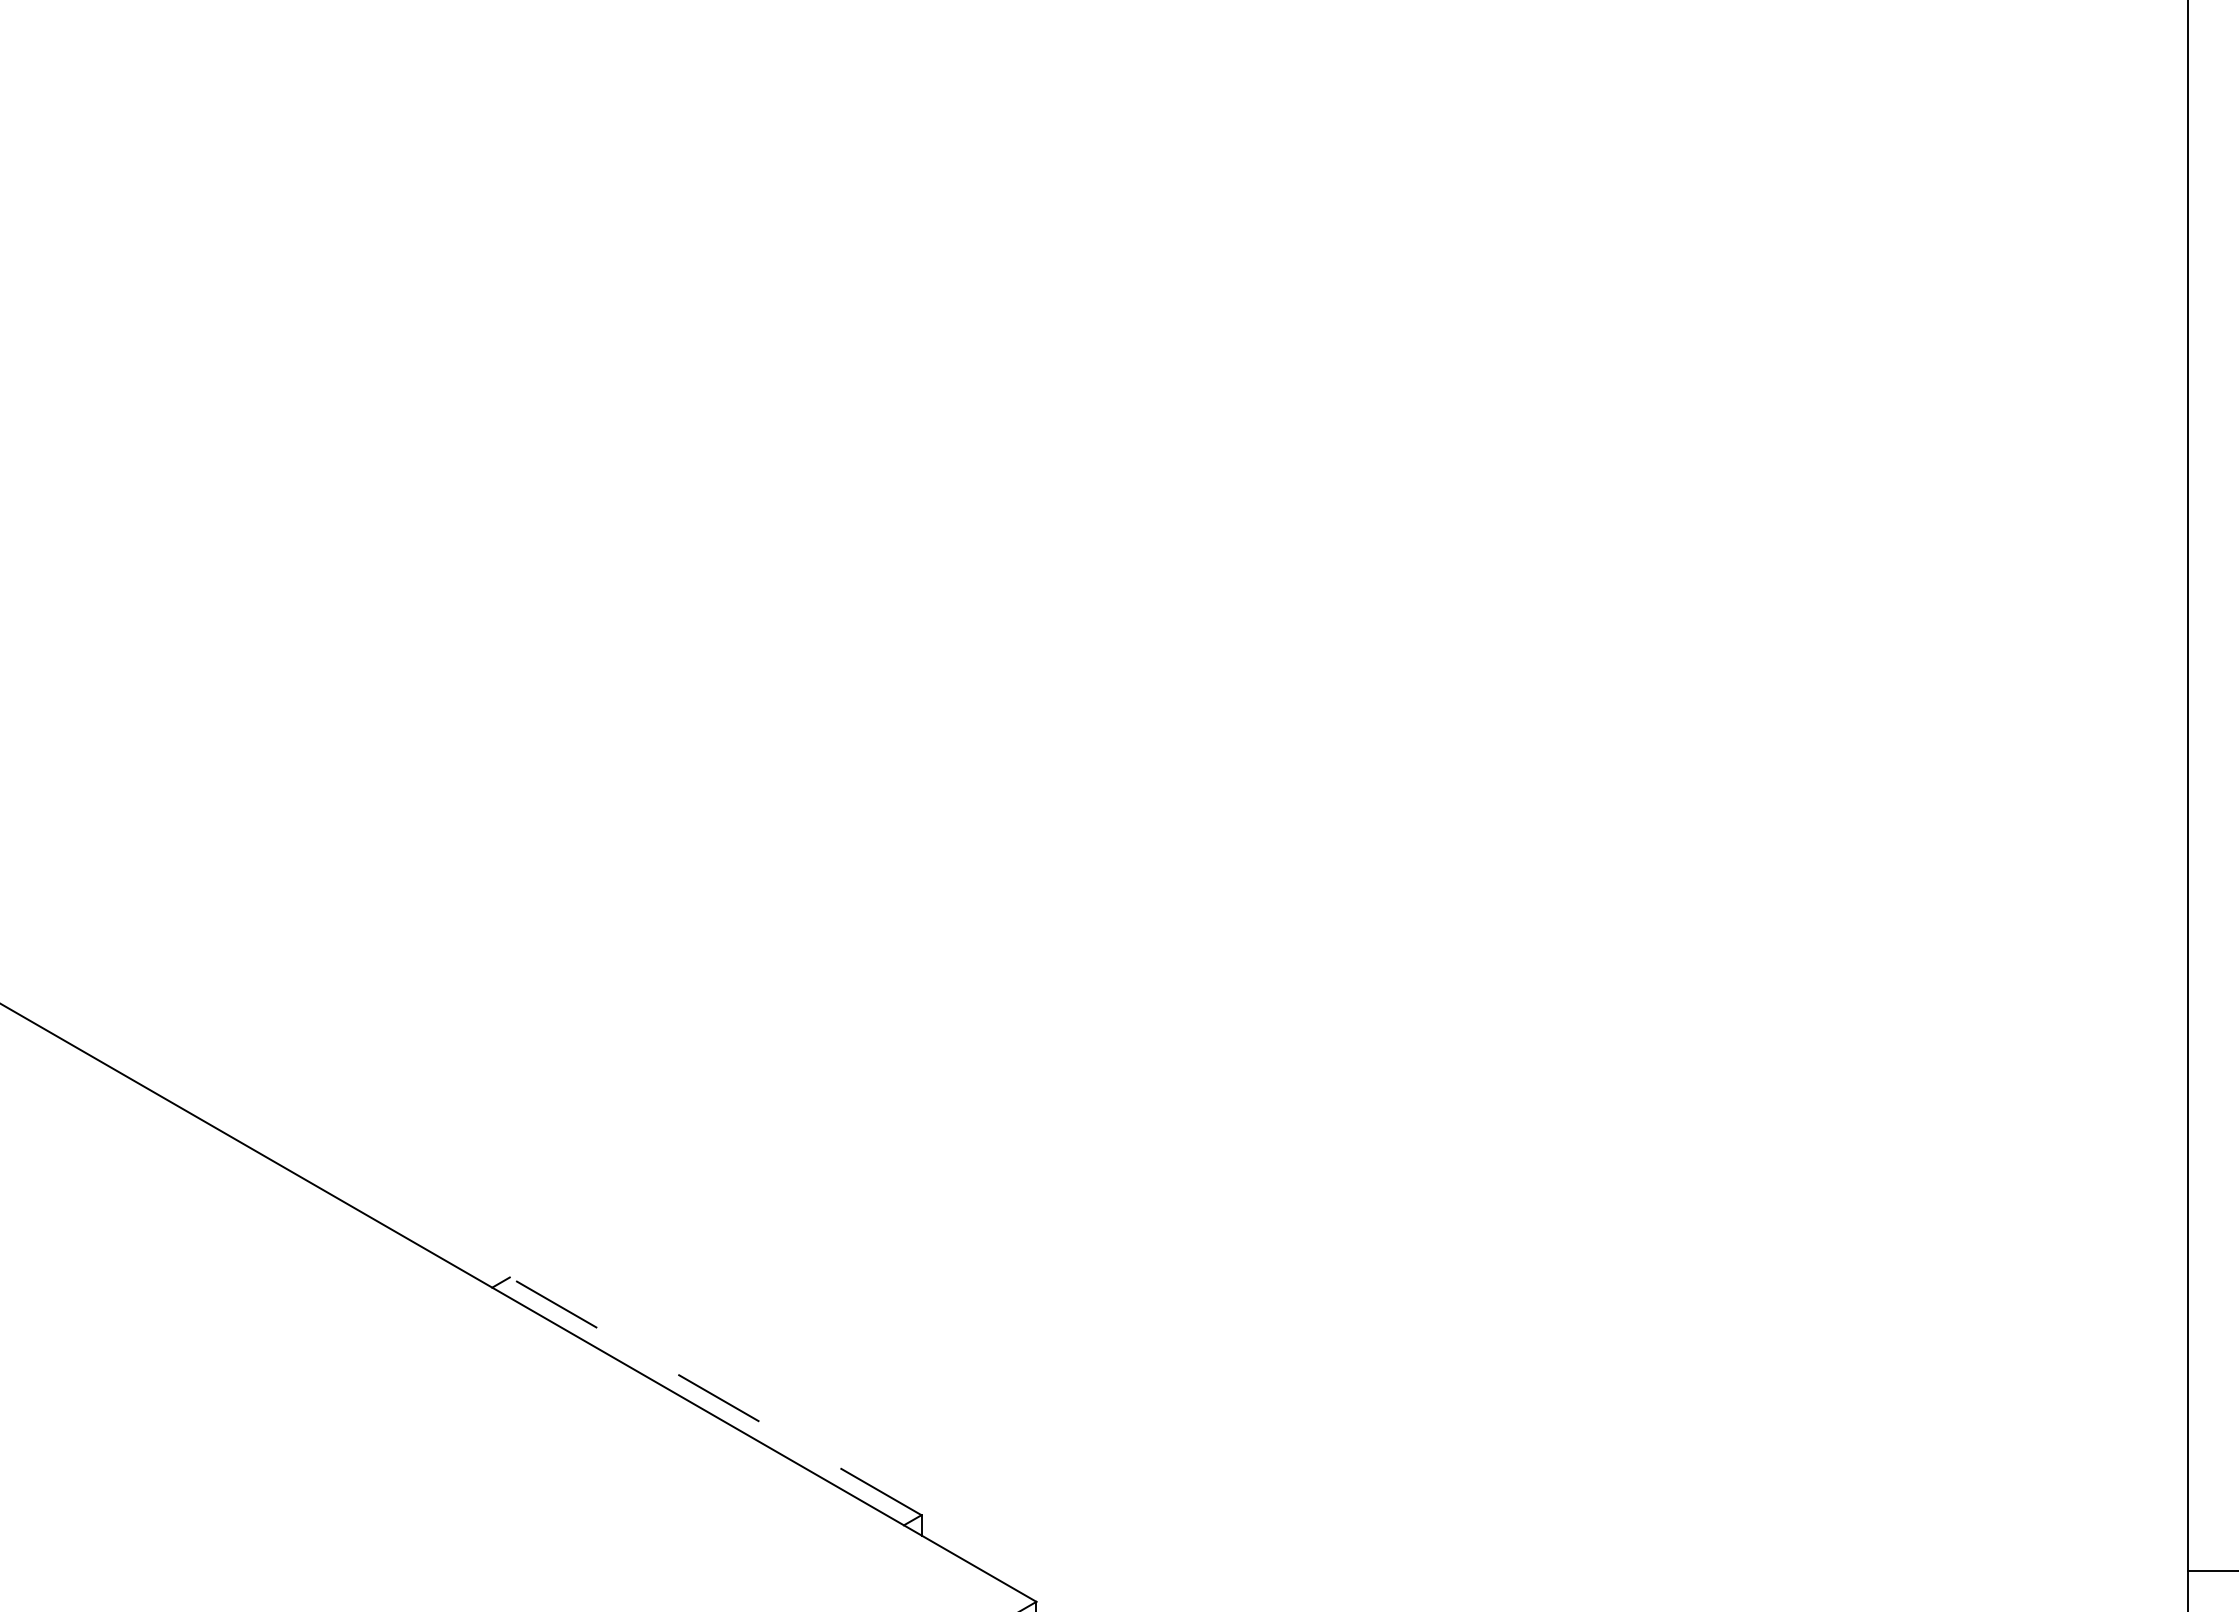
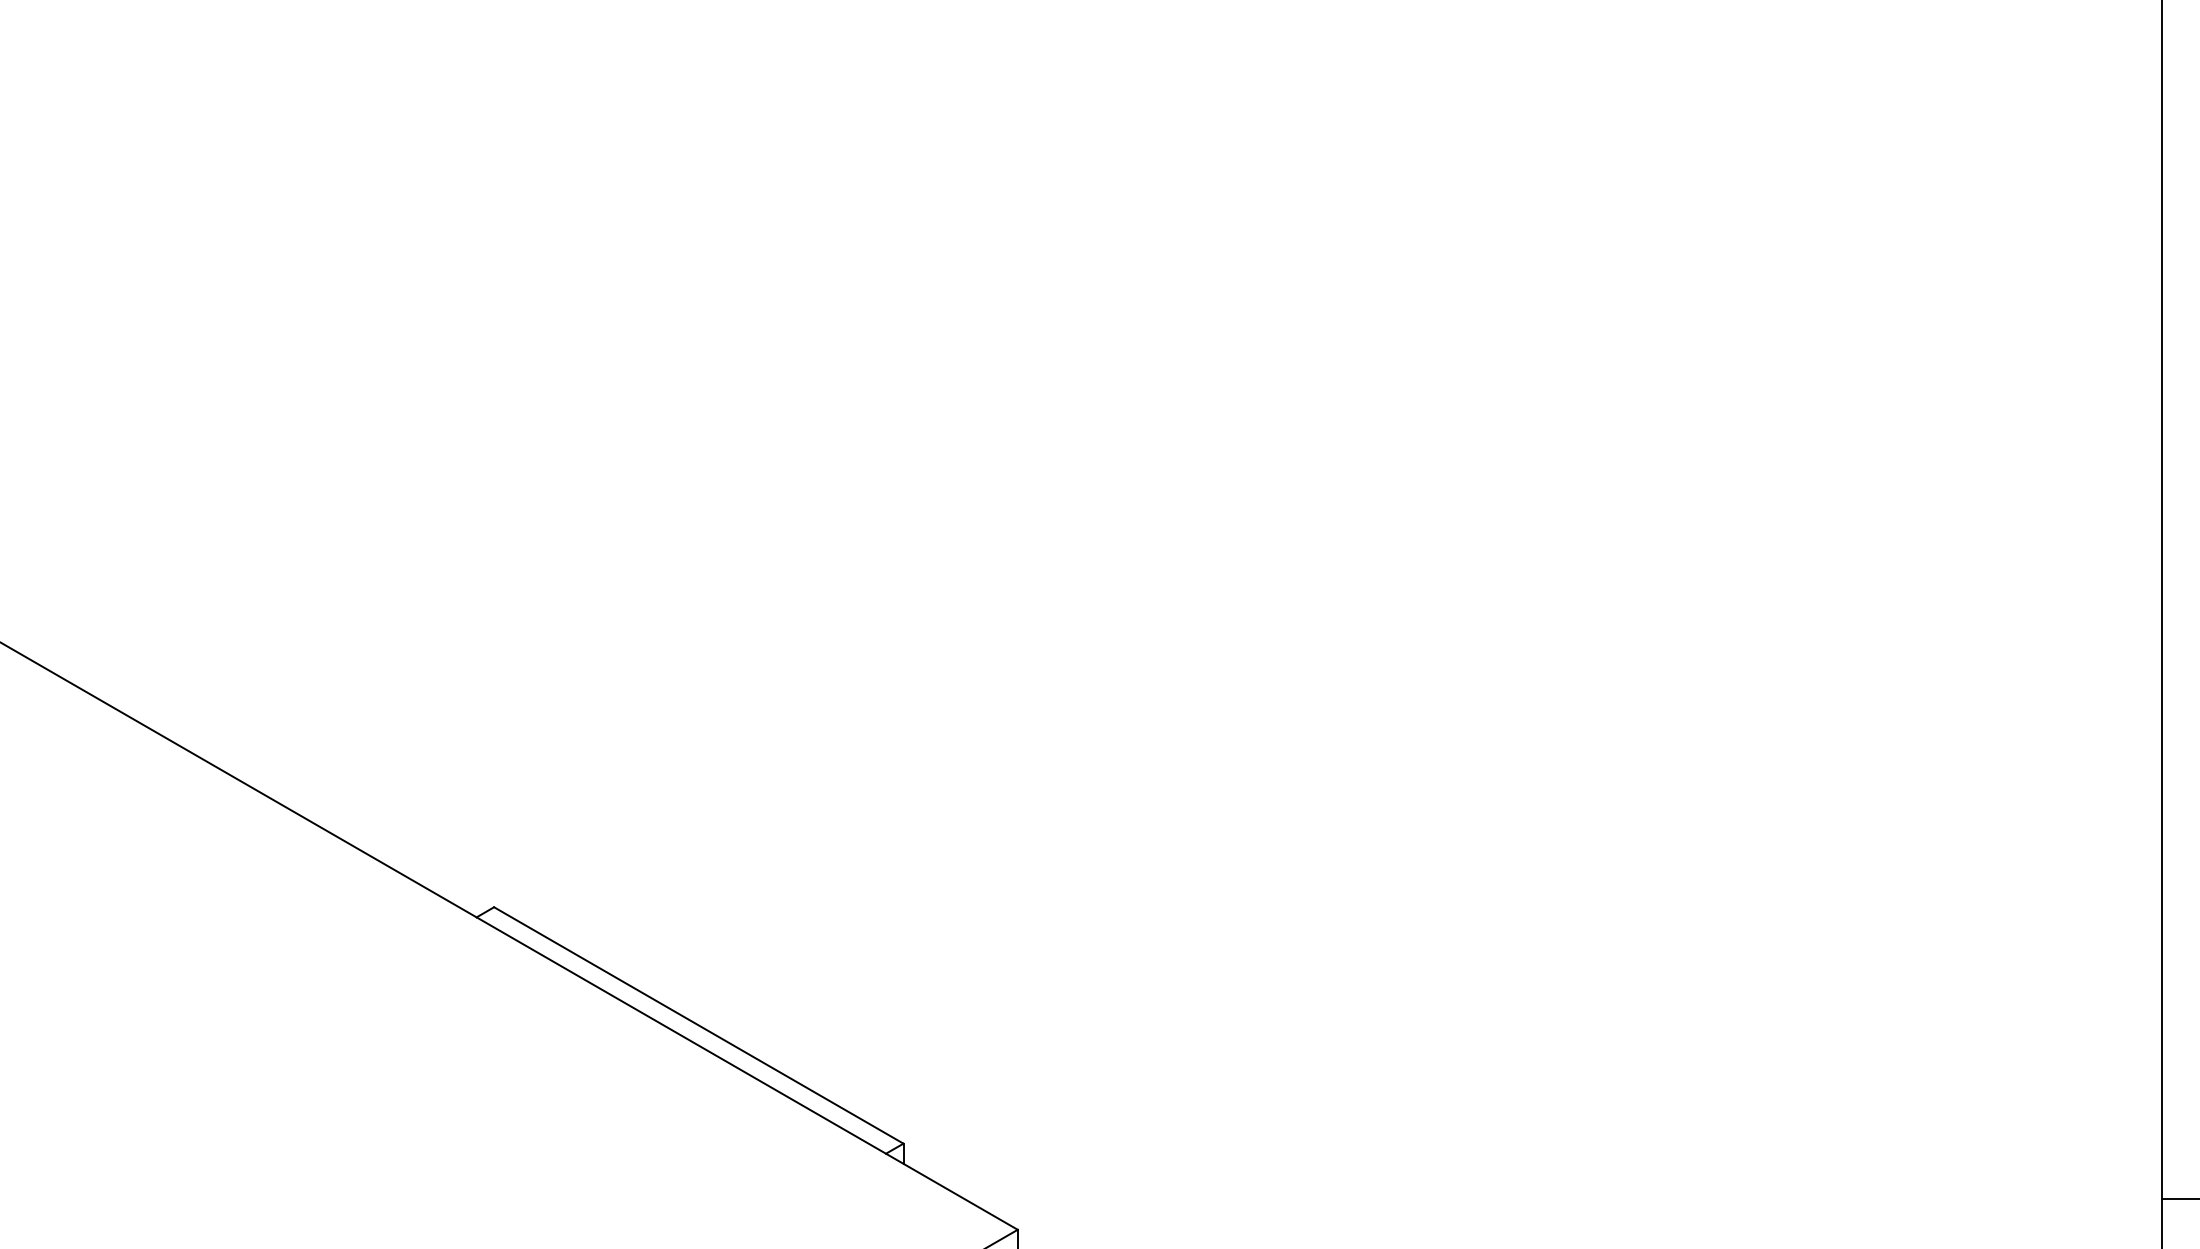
line: (715, 1396) -> (698, 1025), dashed -> solid

